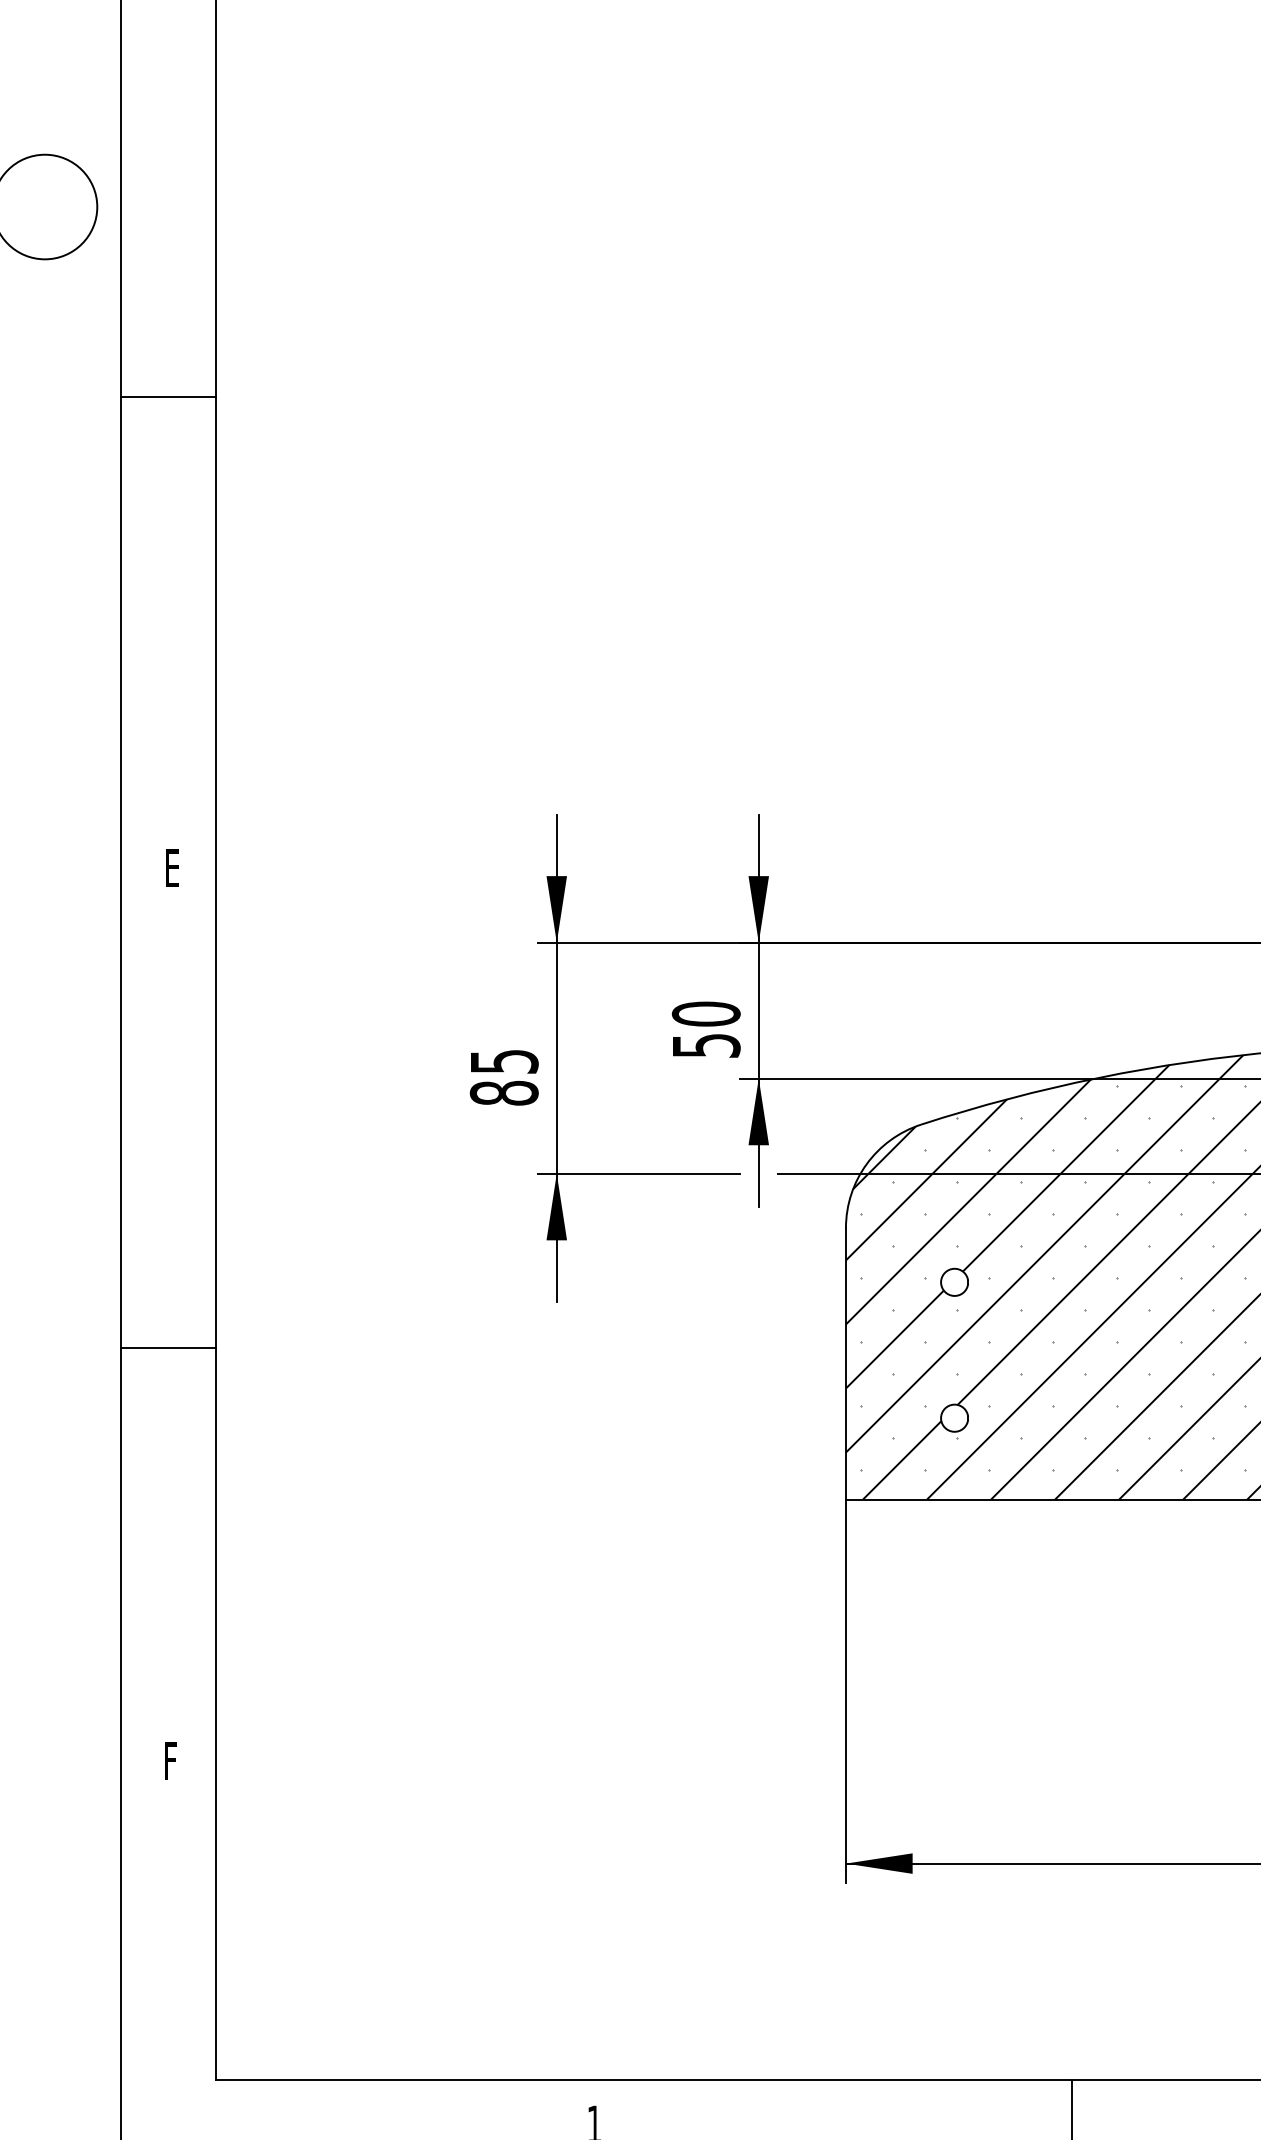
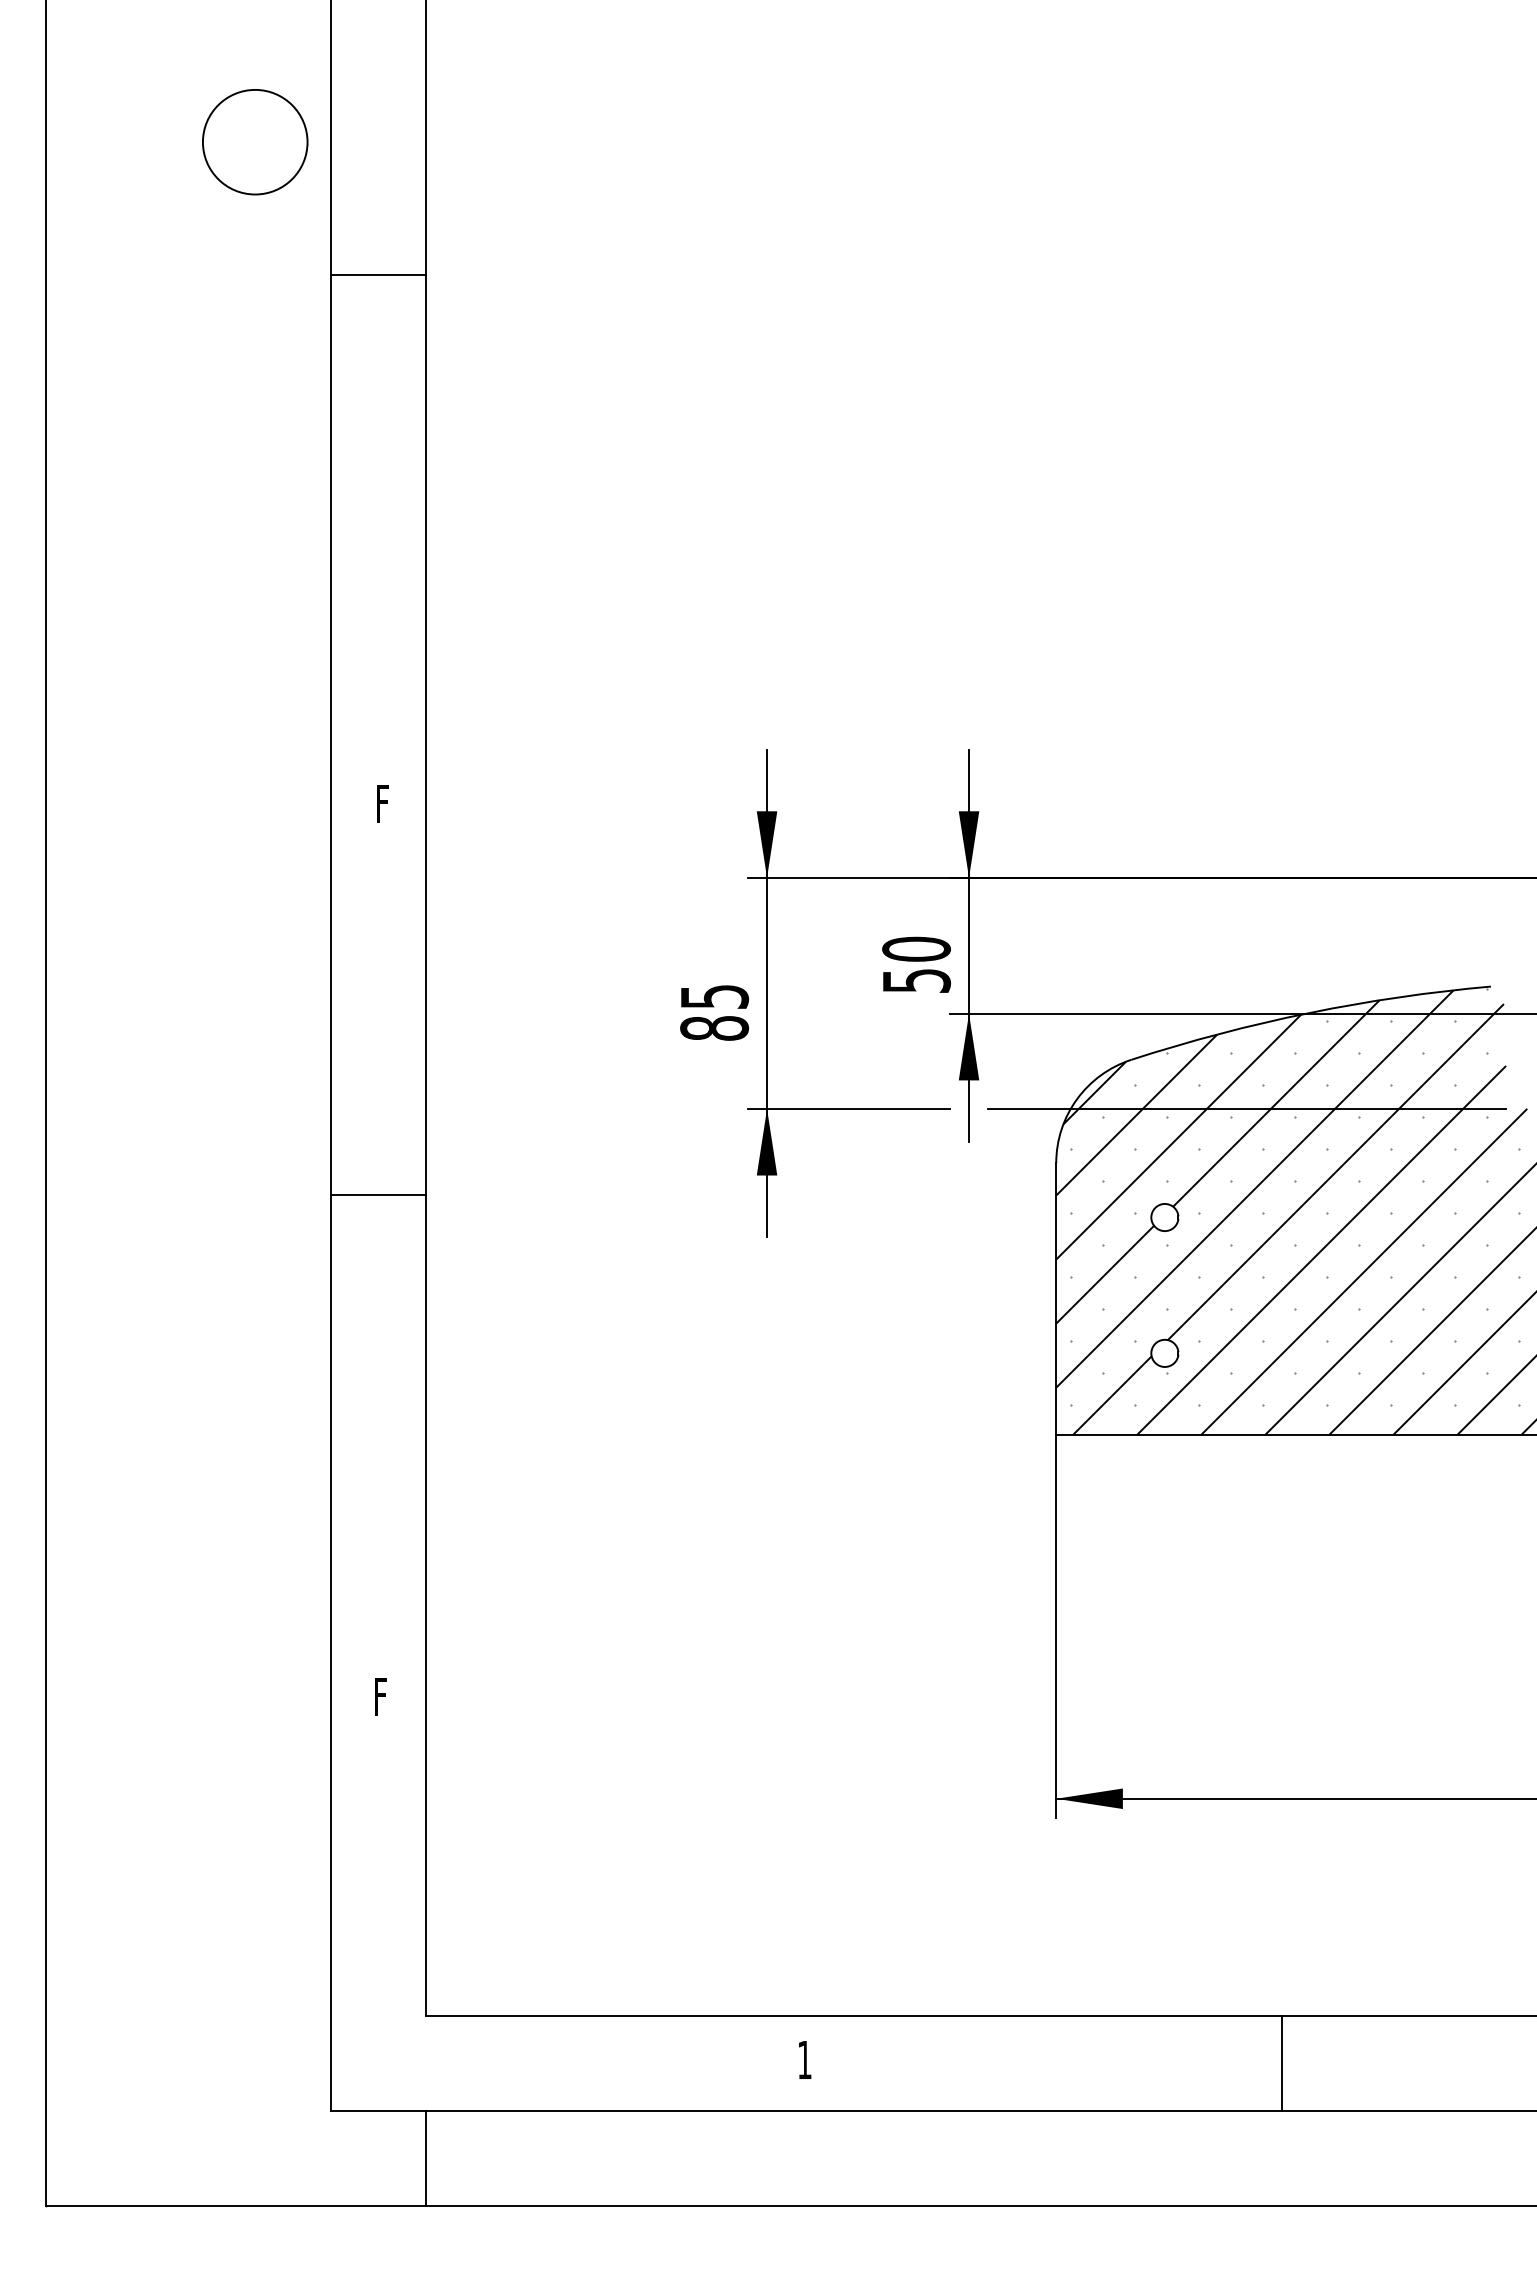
line: (168, 397) -> (378, 275), moved
text: (172, 868) -> (382, 803), E -> F
line: (168, 1348) -> (378, 1195), moved

